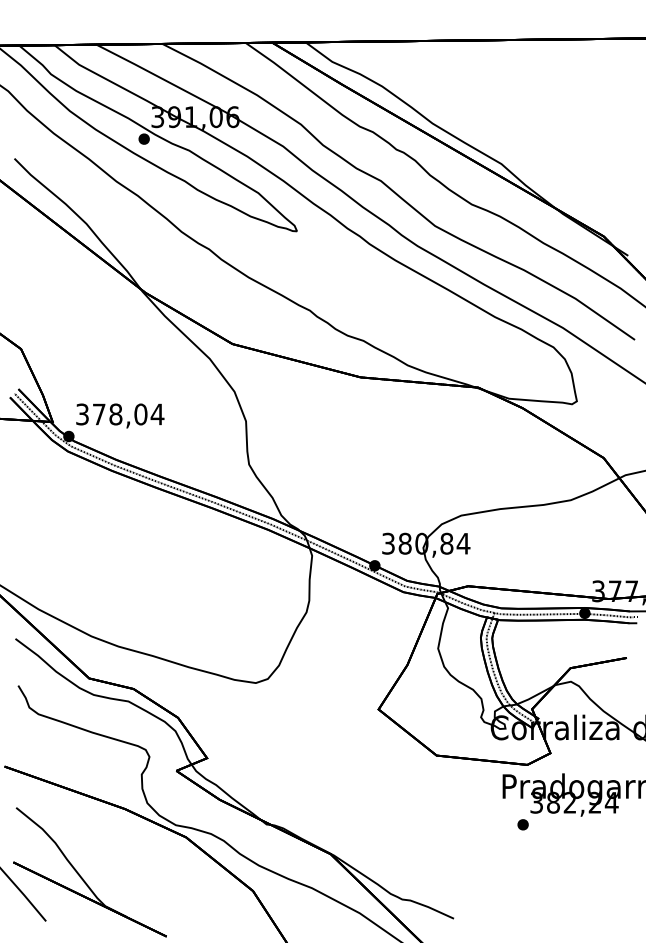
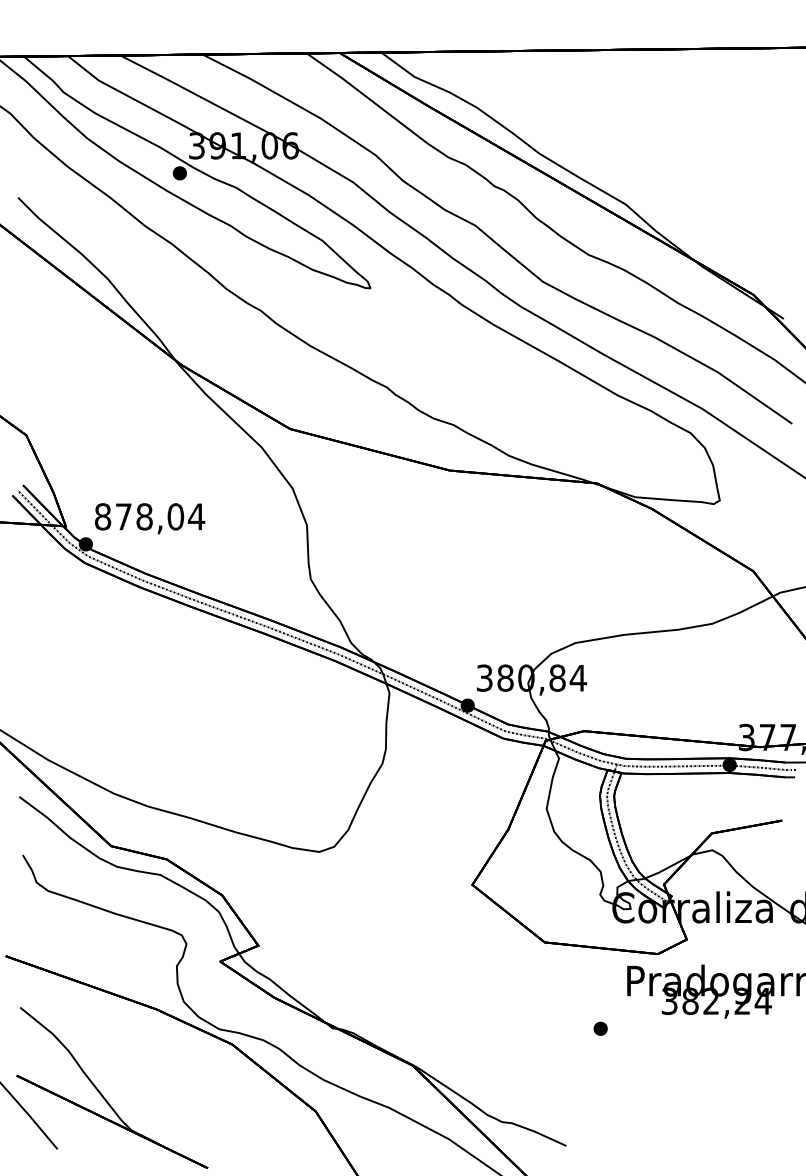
text: (82, 414) -> (102, 516), 378,04 -> 878,04
part: (522, 824) -> (600, 1028), moved

